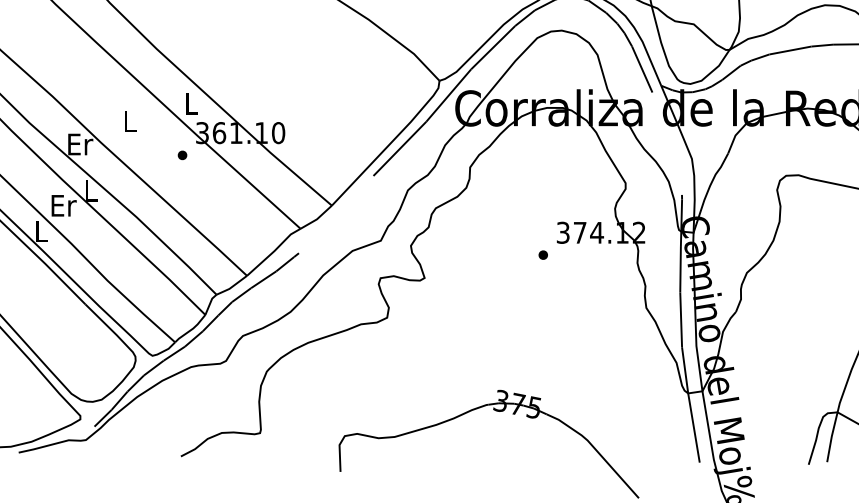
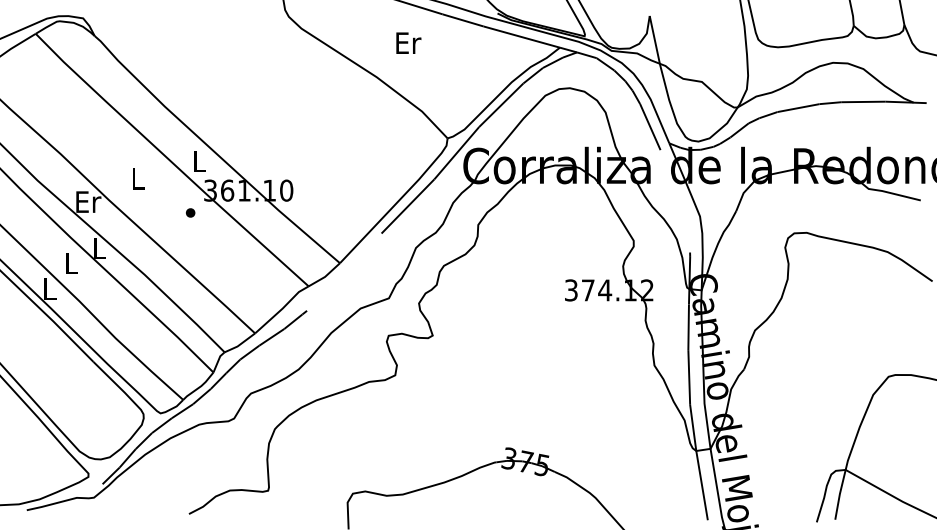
text: (63, 205) -> (71, 263), Er -> L
part: (543, 254) -> (551, 312), removed

